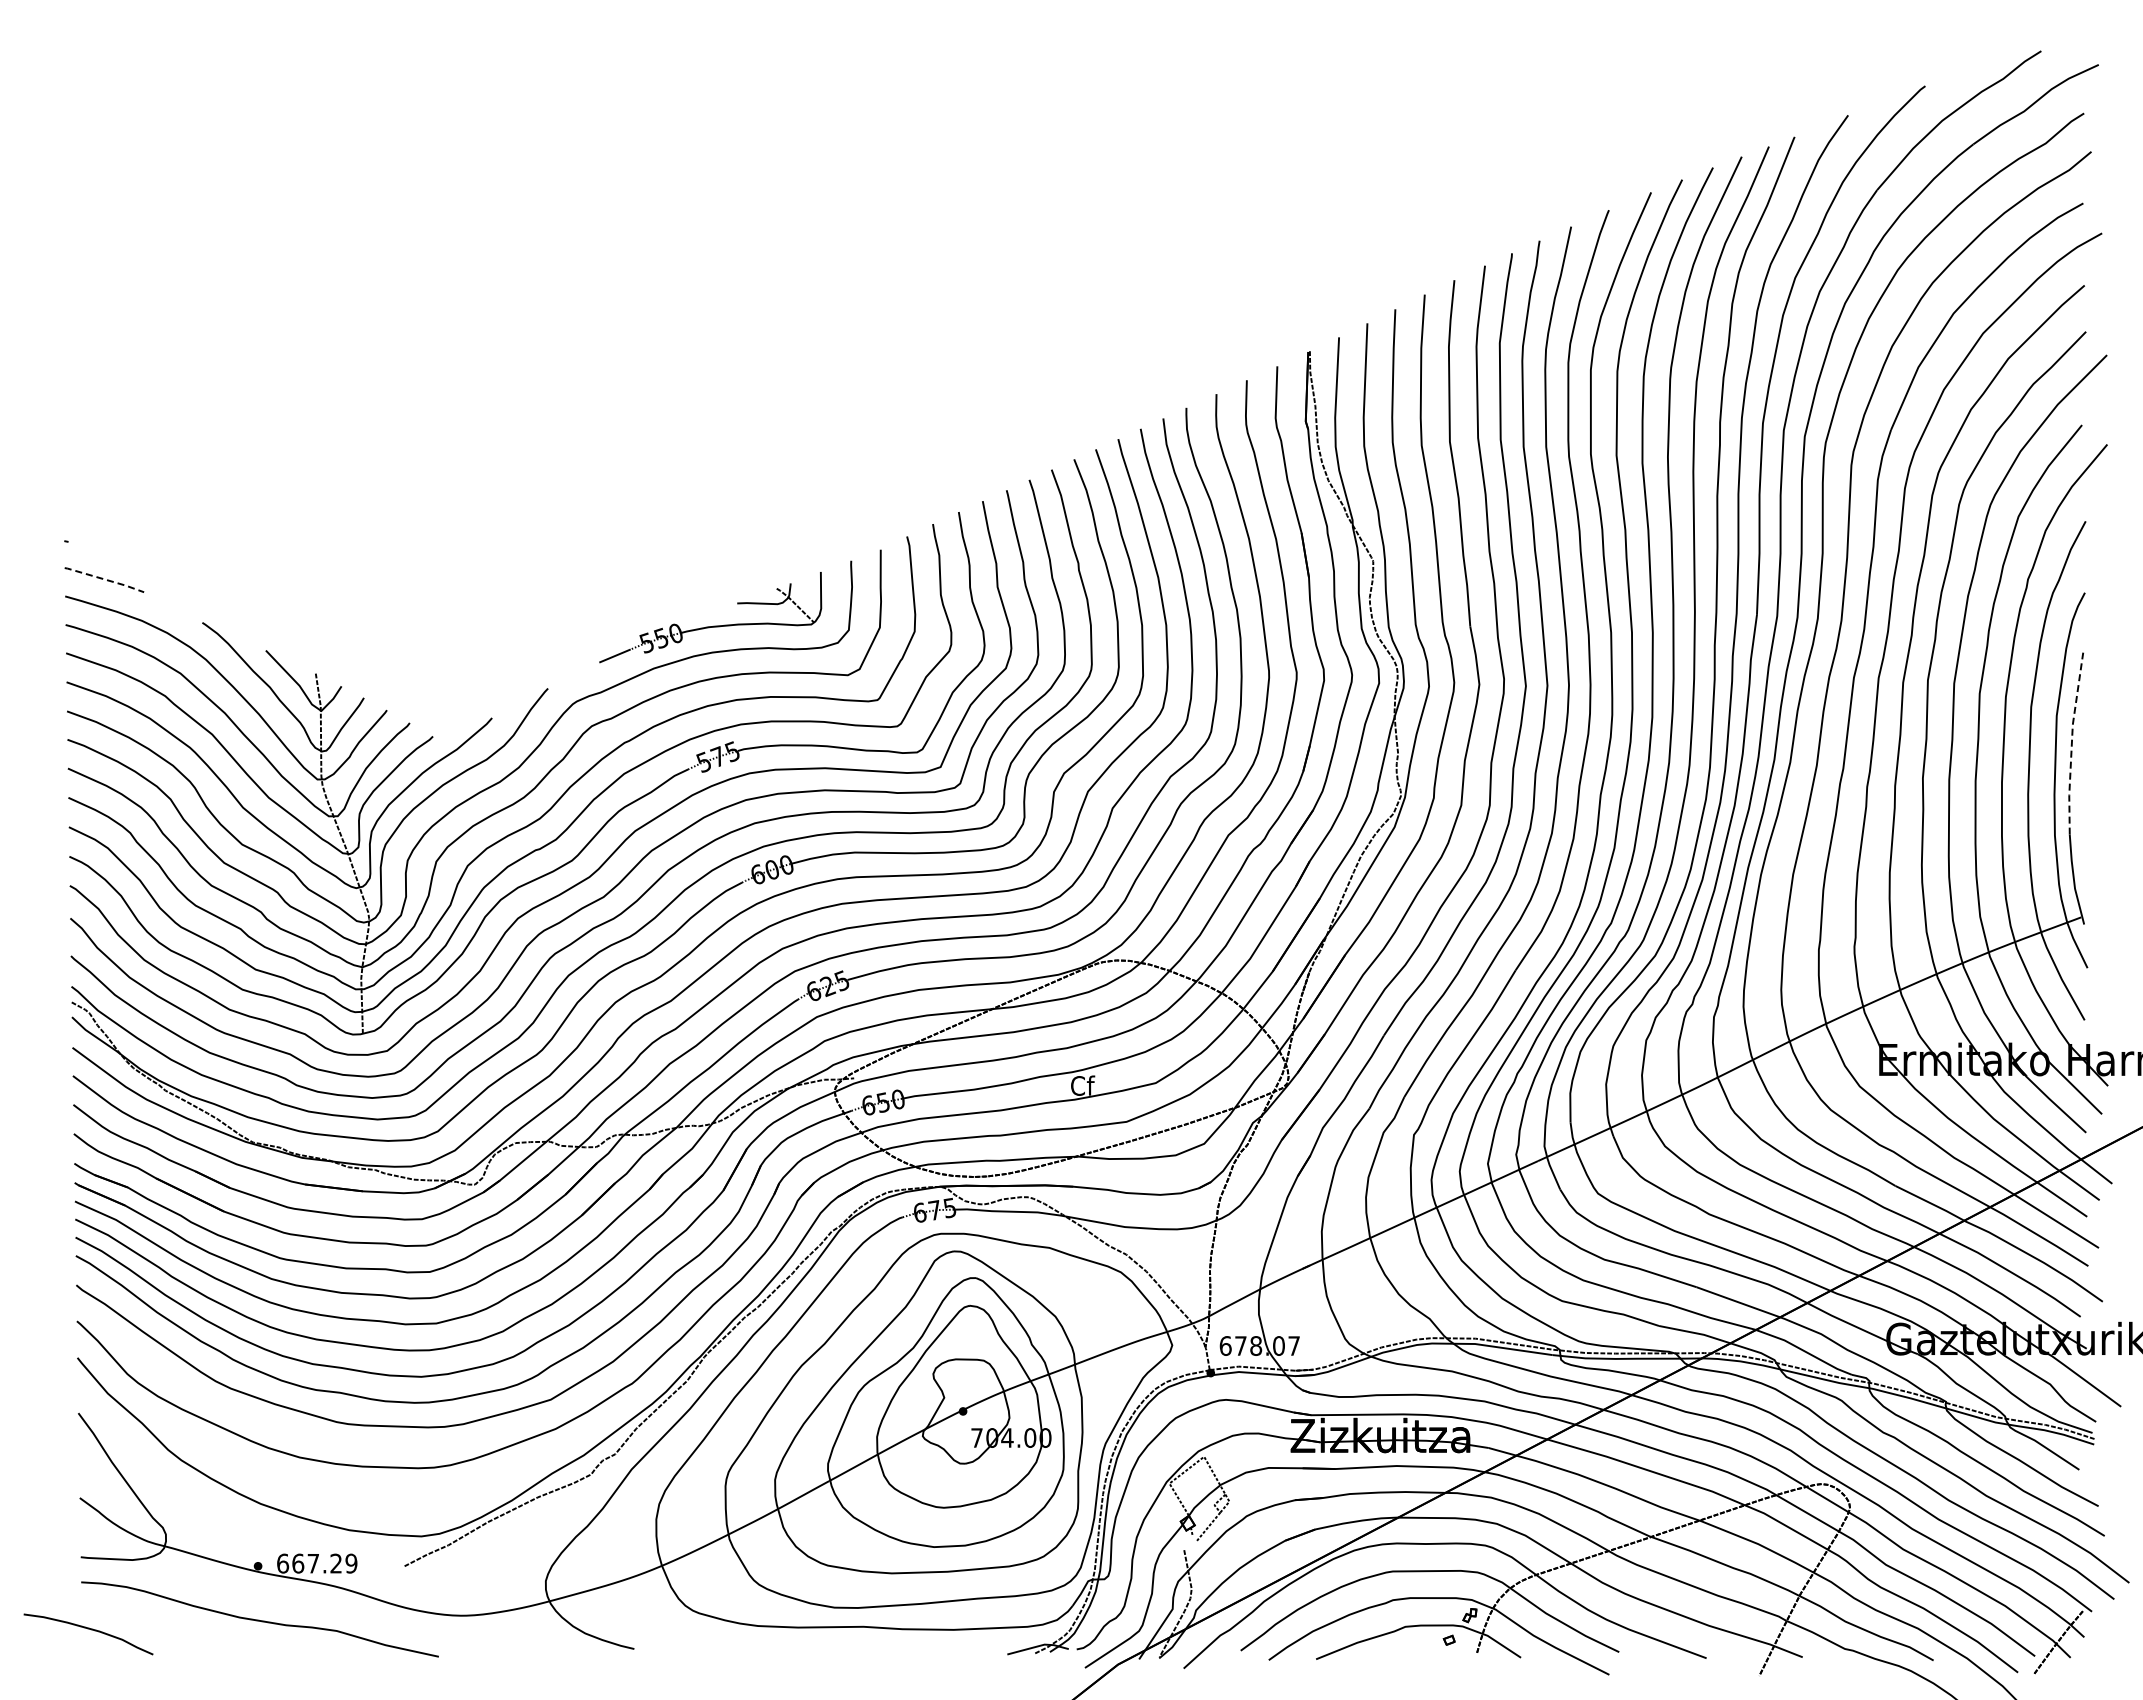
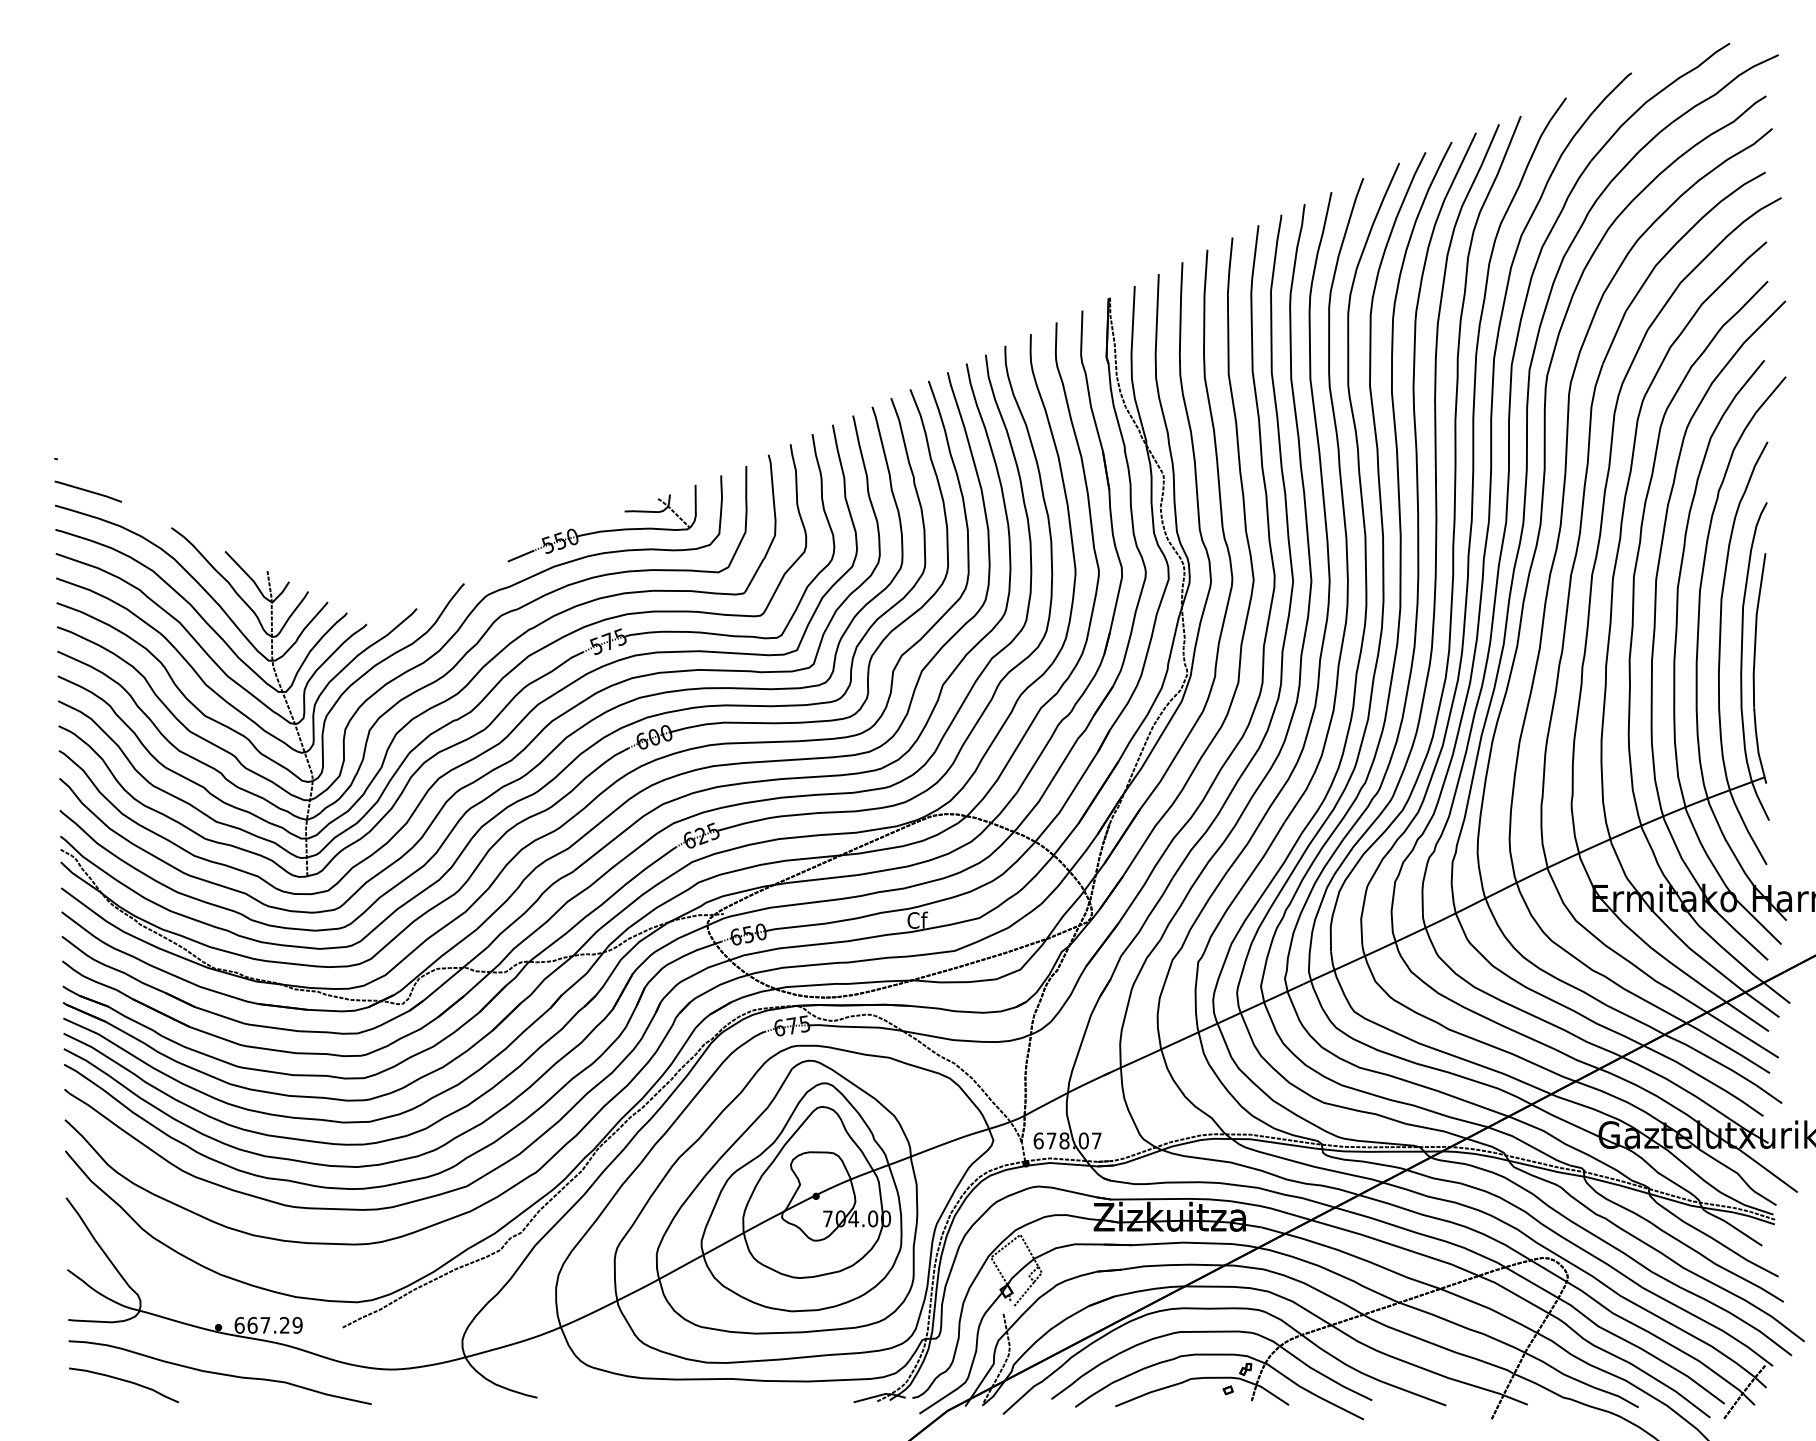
line: (104, 579) -> (88, 491), dashed -> solid
line: (2071, 743) -> (1755, 630), dashed -> solid
curve: (88, 1629) -> (123, 1381), moved

